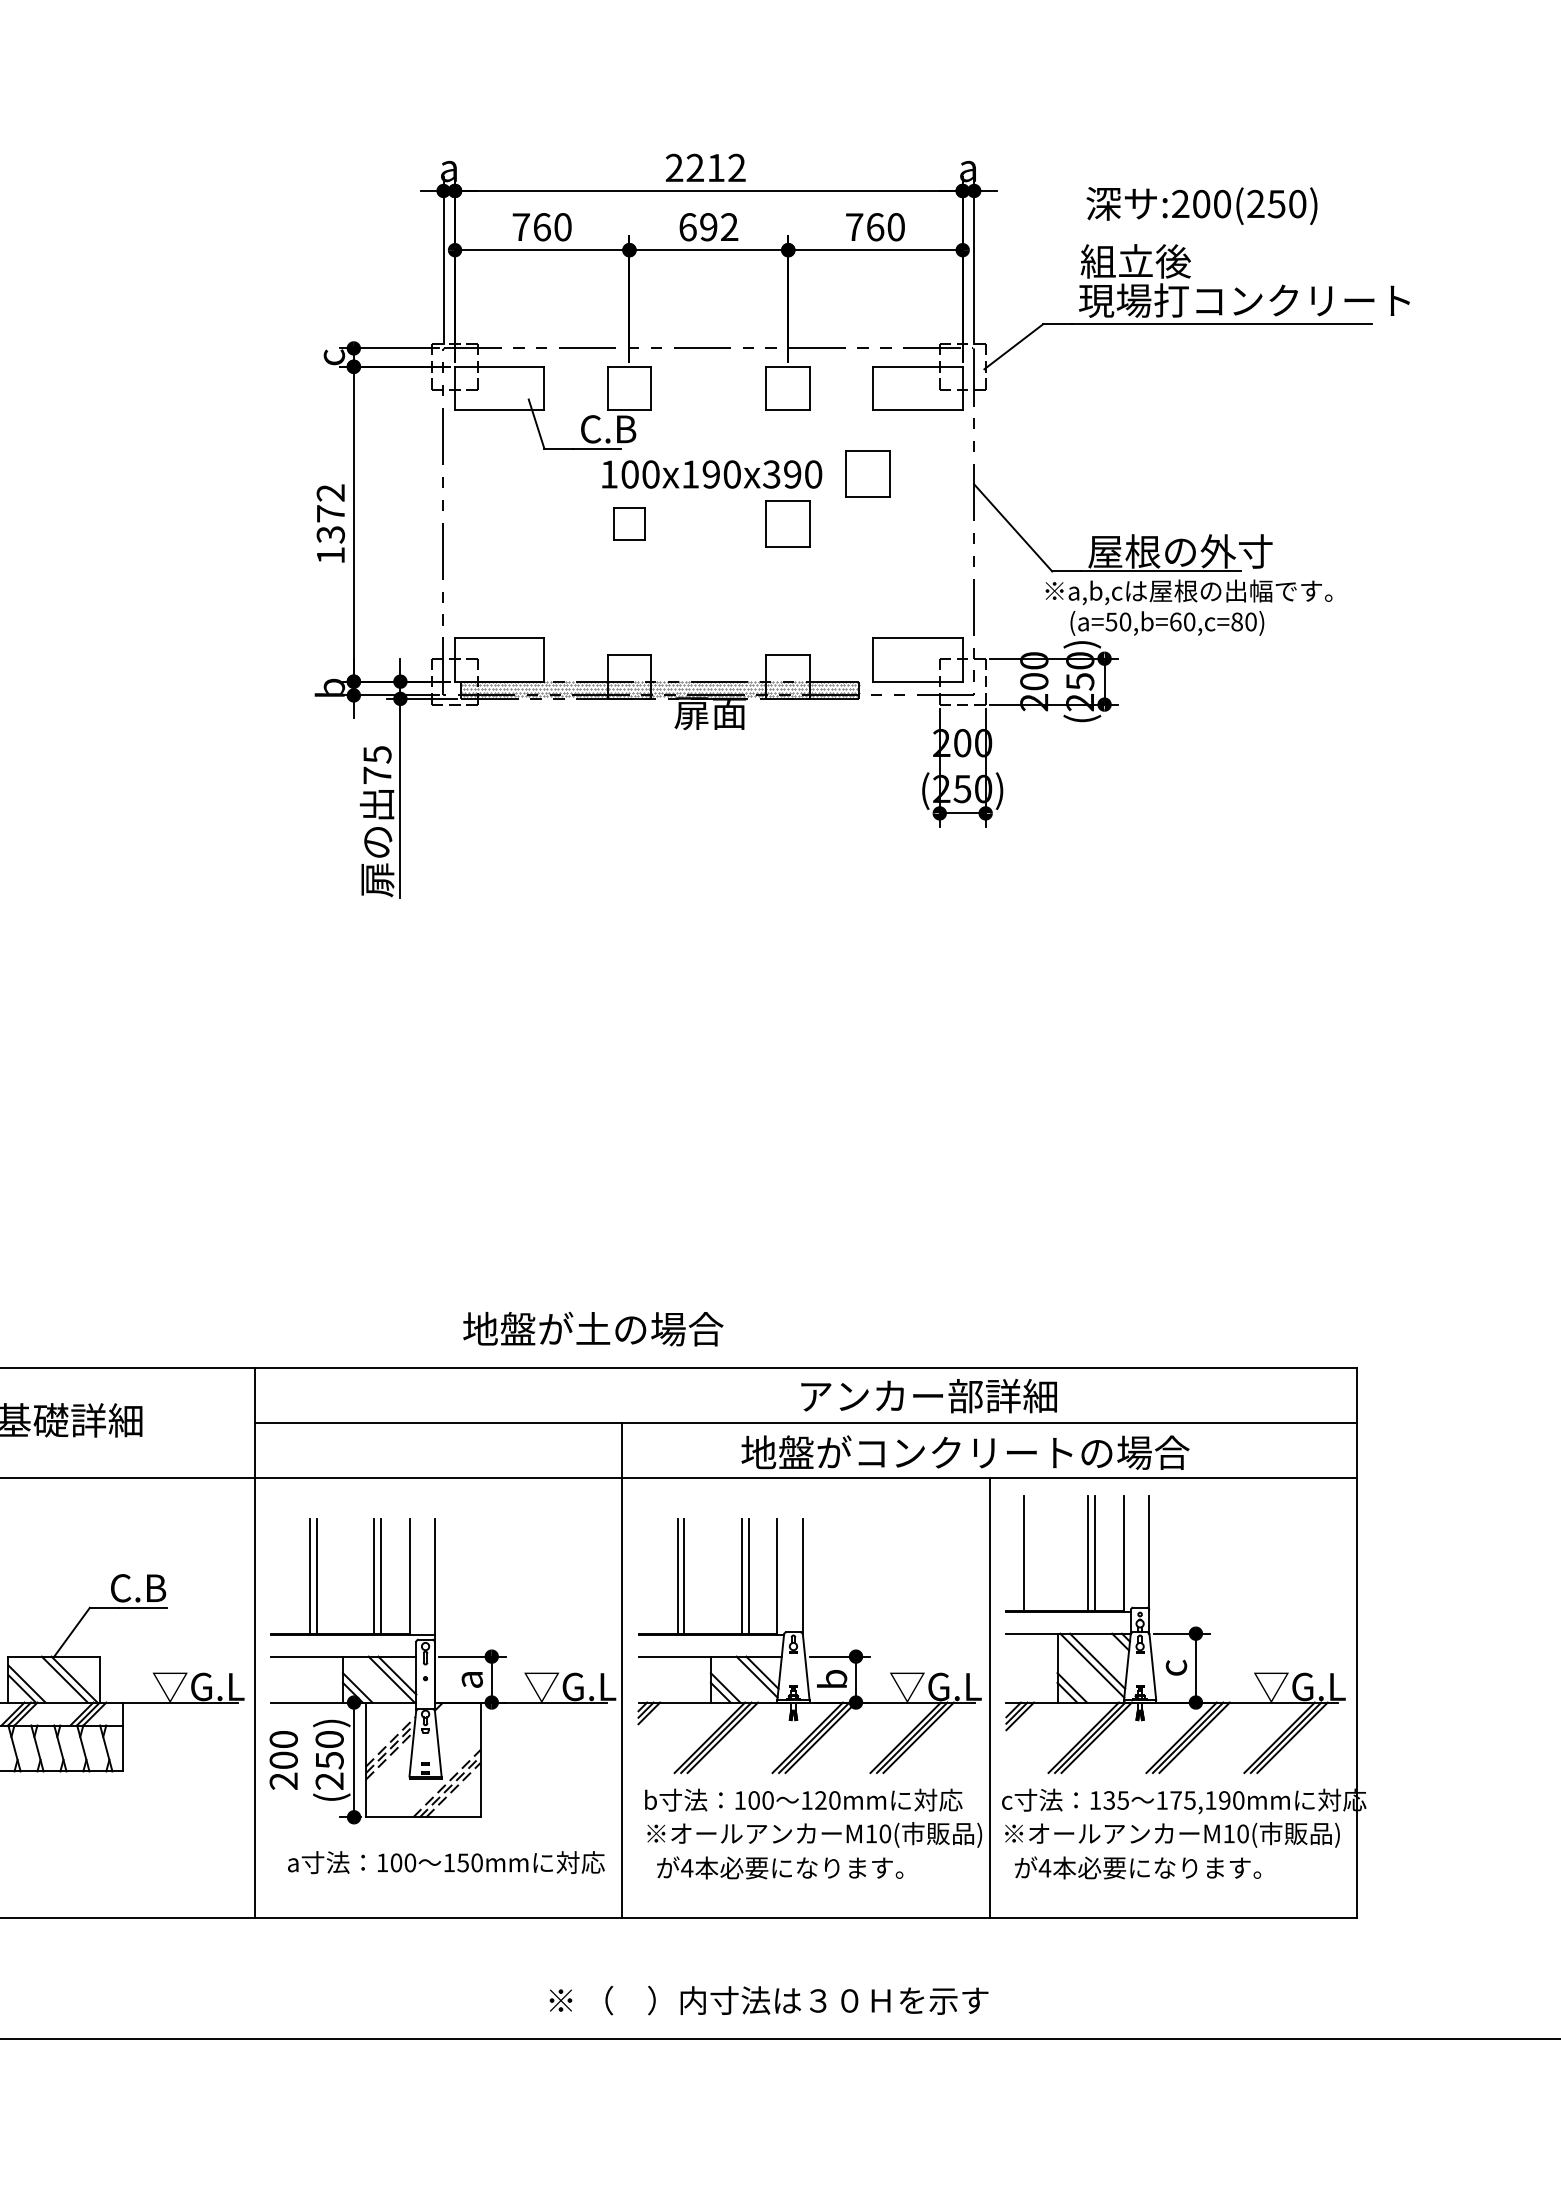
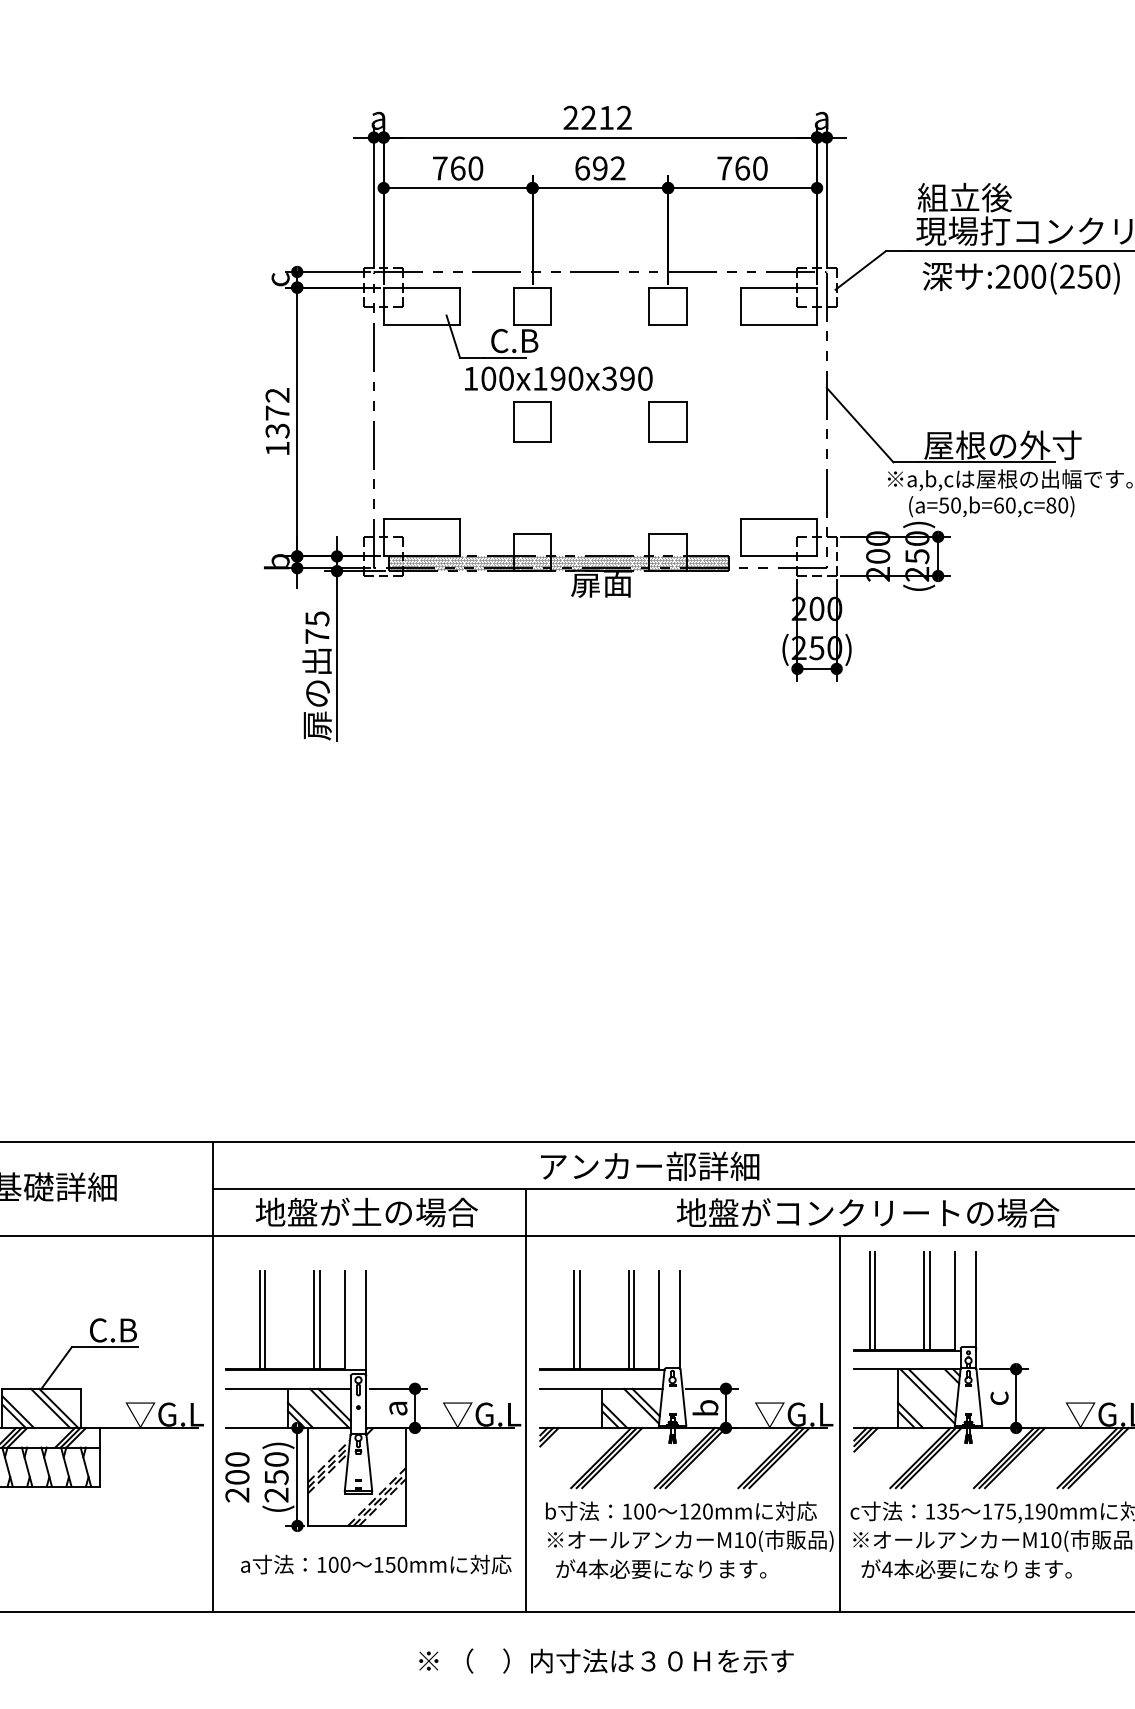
text: (1201, 205) -> (1020, 277), moved
part: (867, 473) -> (735, 378), removed
text: (712, 474) -> (559, 378), moved
part: (629, 523) -> (532, 421), size x1.43
text: (593, 1328) -> (366, 1211), moved
text: (928, 1396) -> (649, 1166), moved
text: (965, 1452) -> (868, 1212), moved
line: (1031, 1553) -> (875, 1300), added
text: (768, 2000) -> (606, 1660), moved

